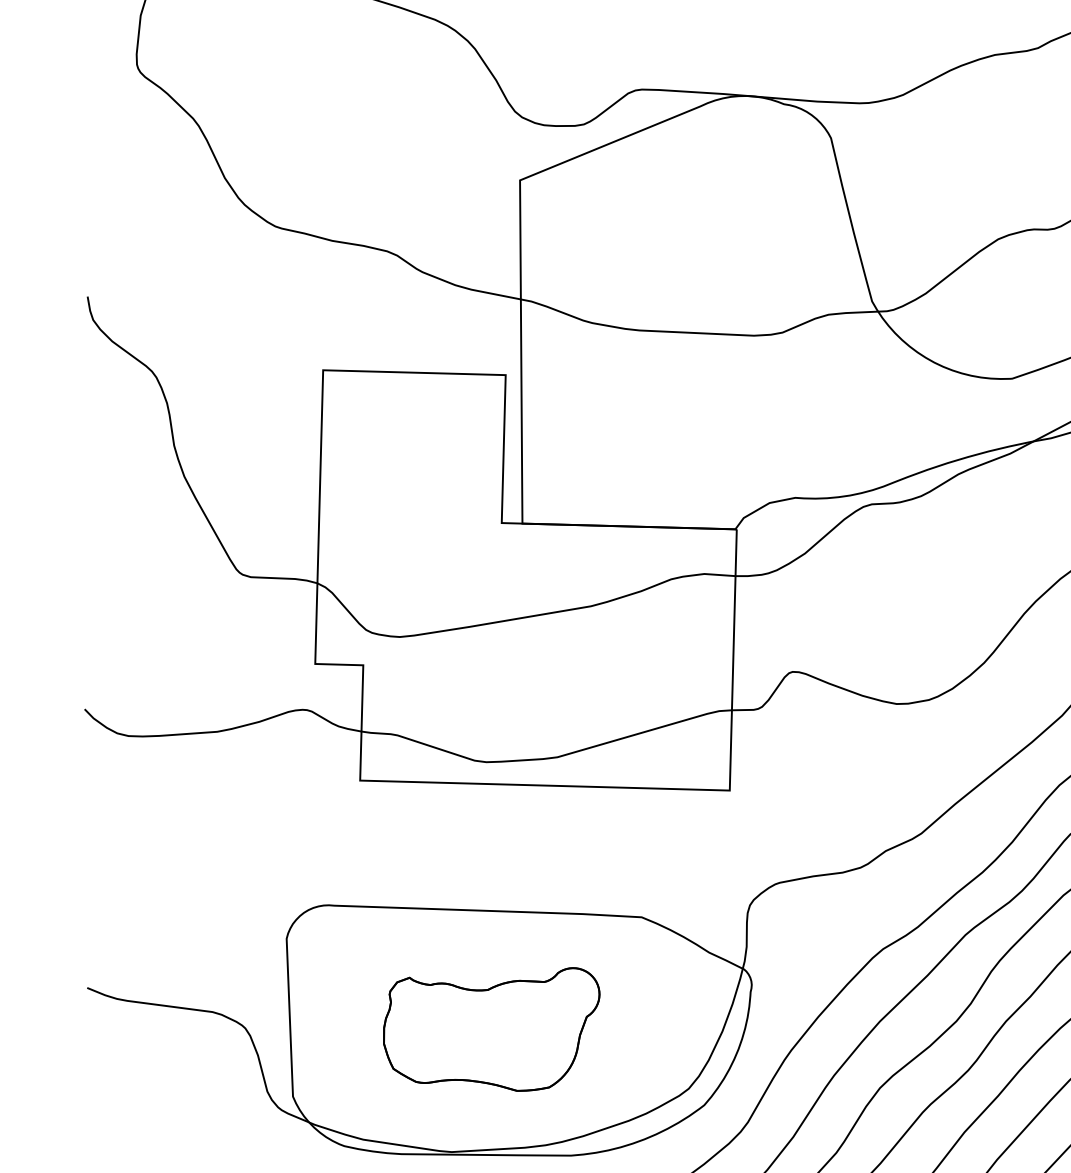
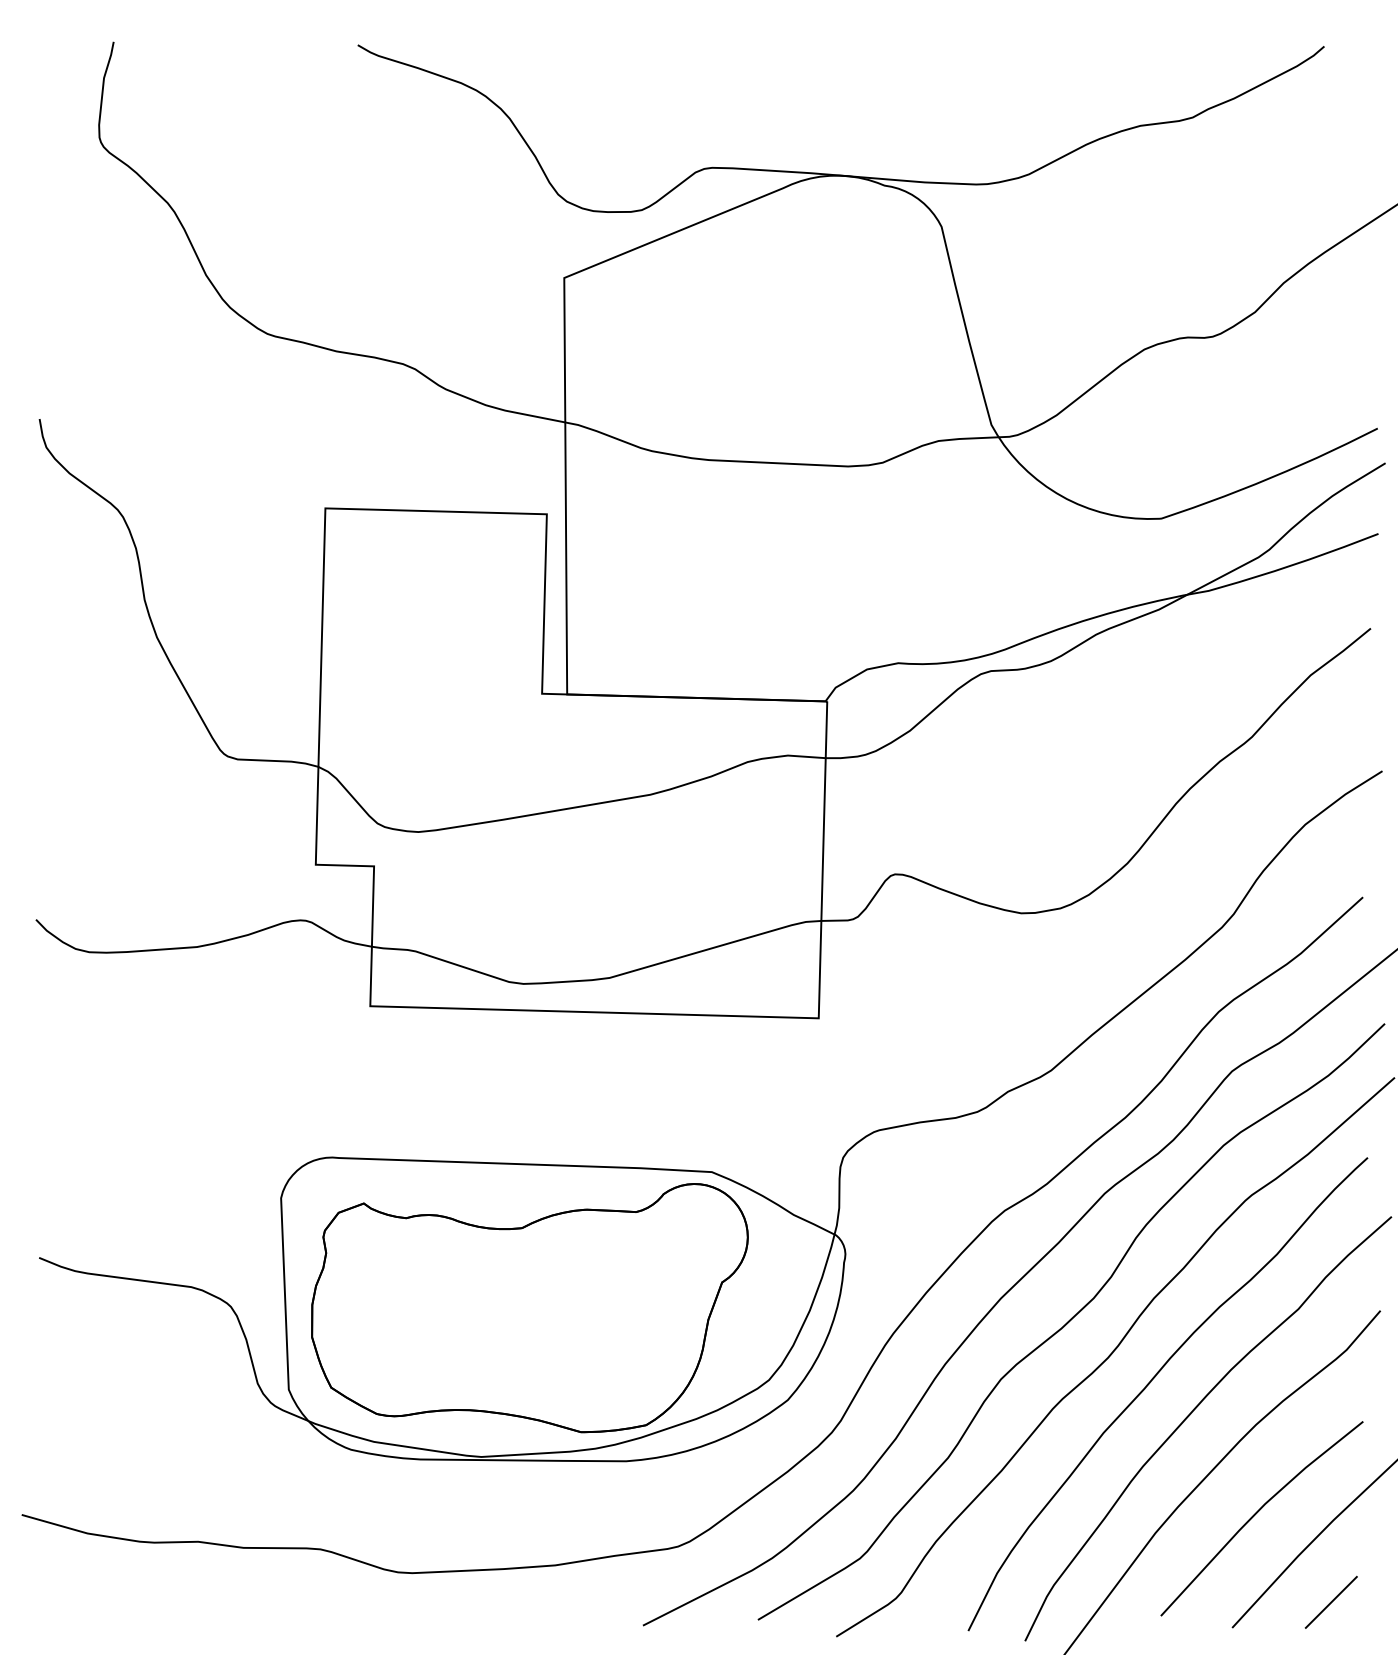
part: (491, 1029) -> (529, 1308), size x1.67

